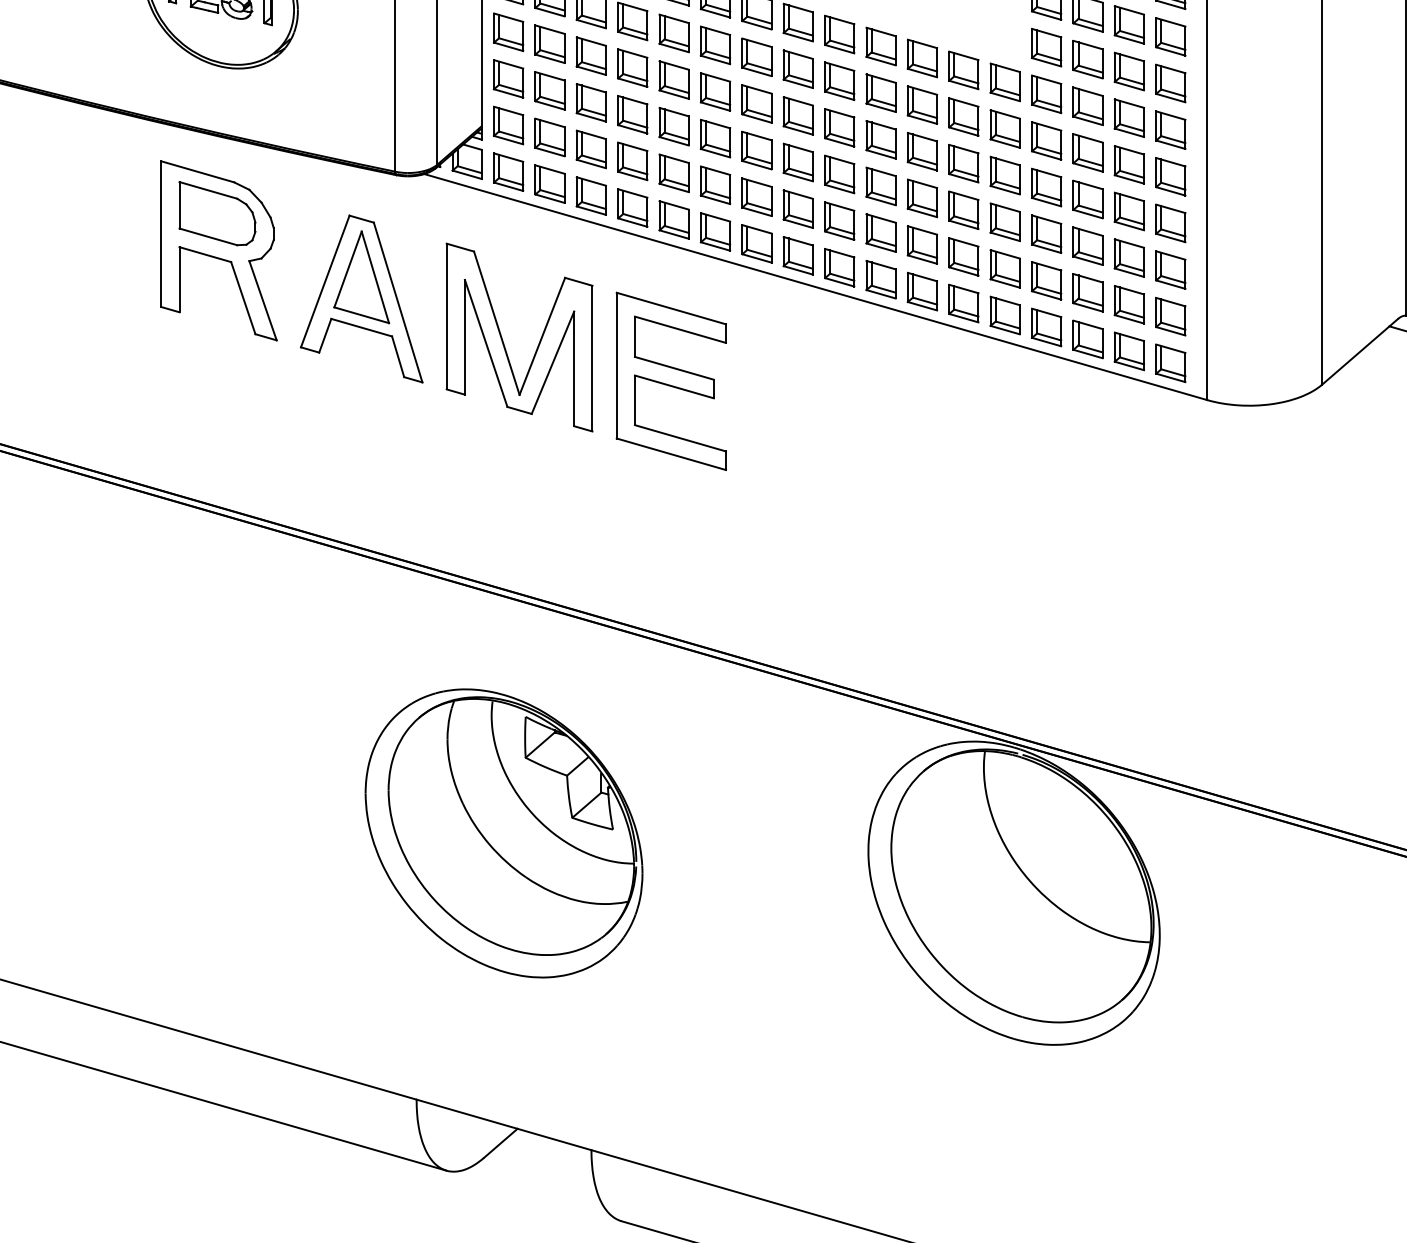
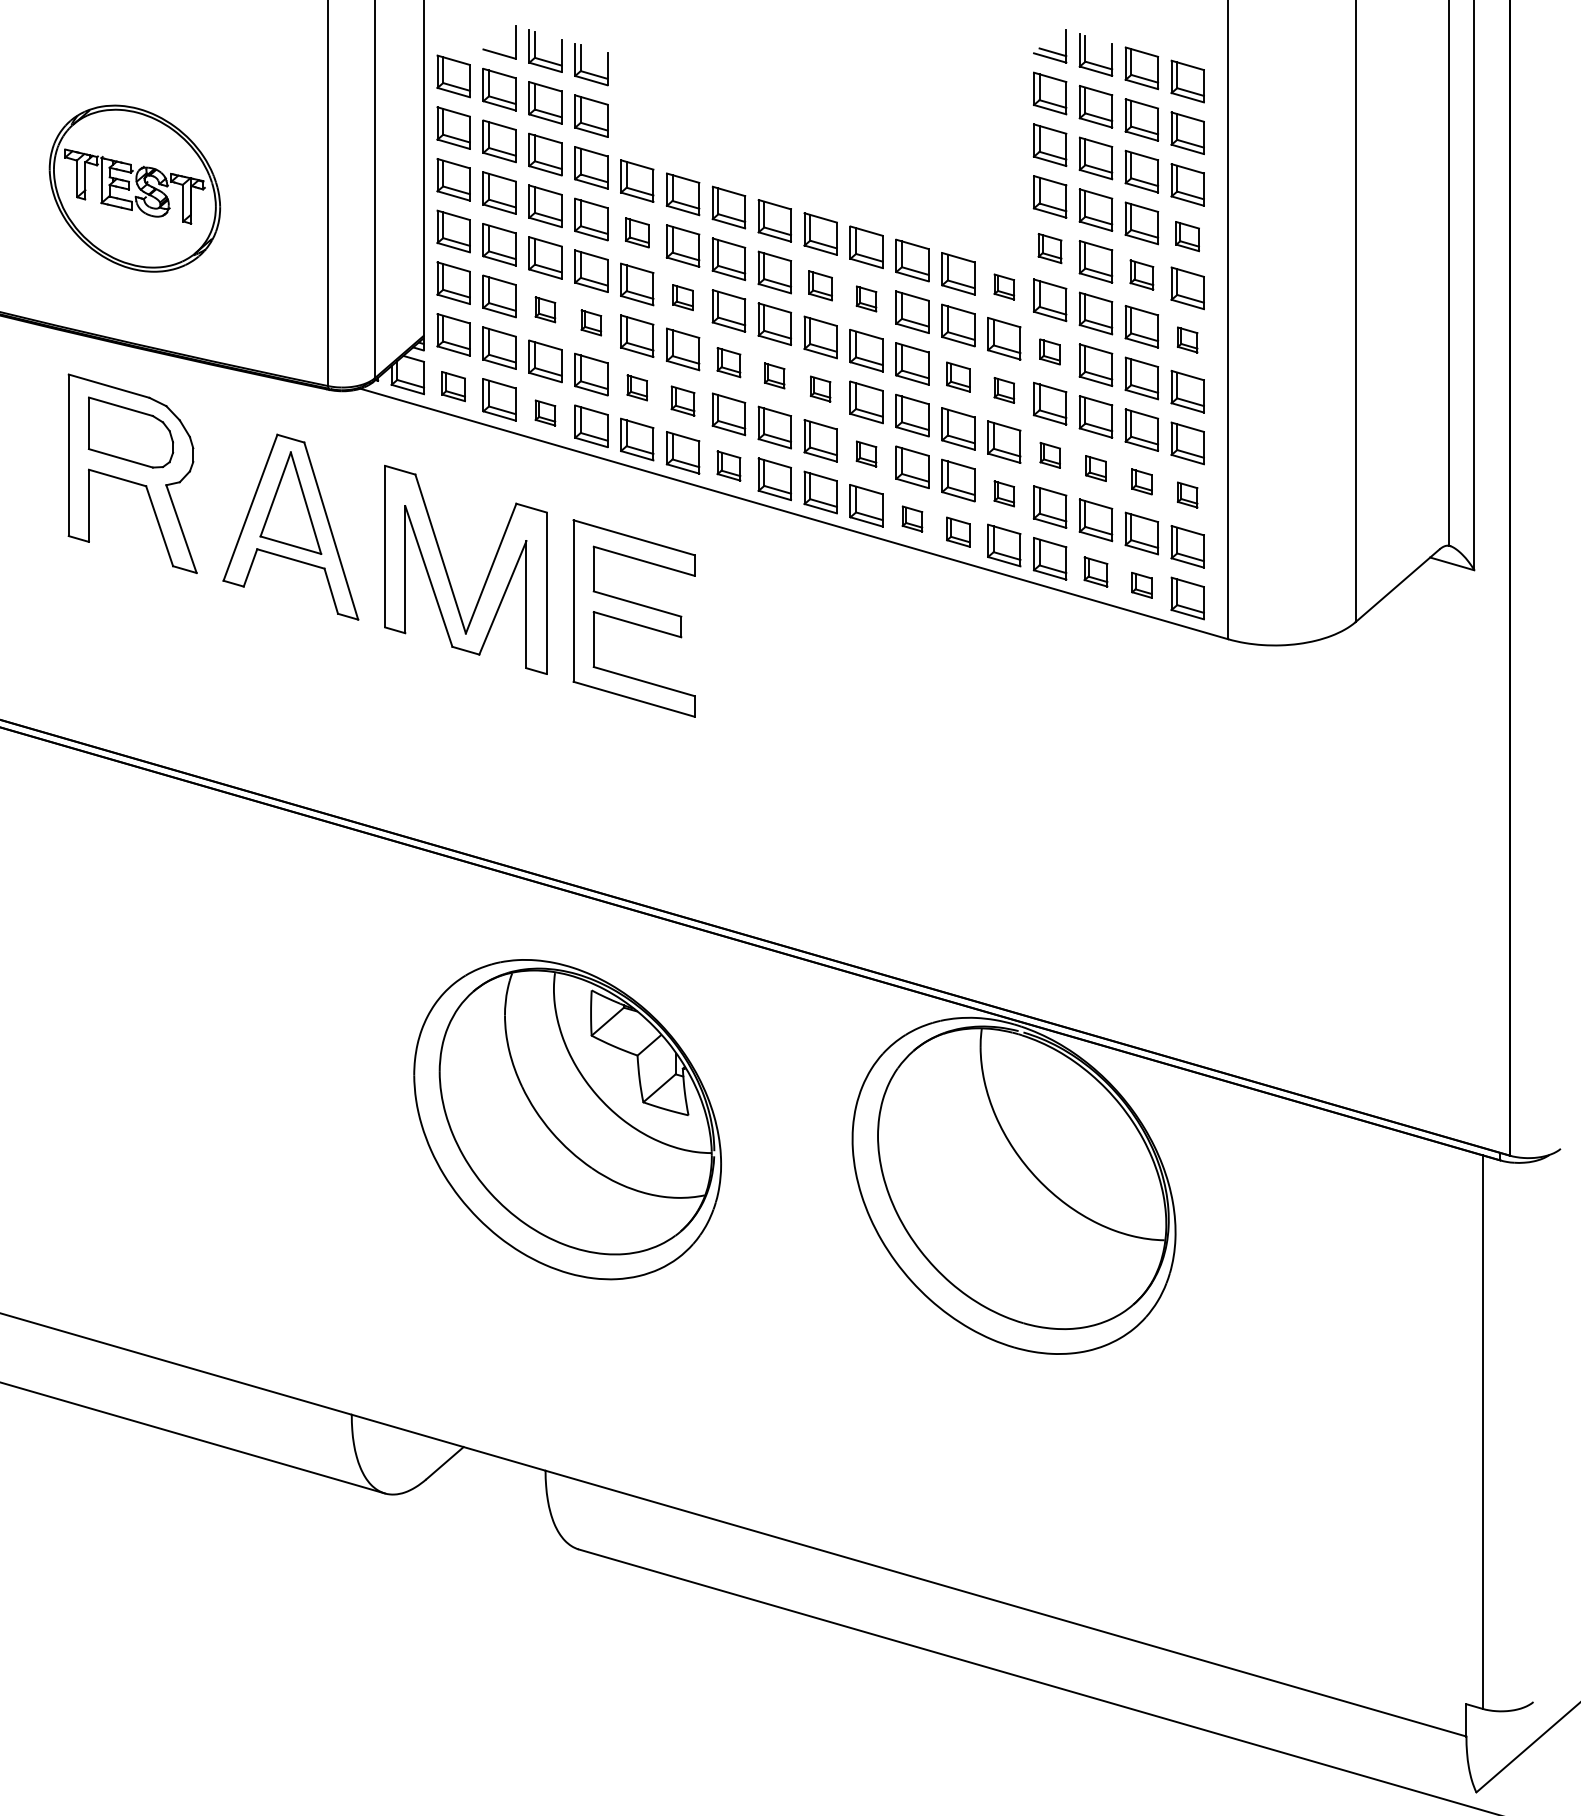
part: (674, 33) -> (637, 232), size x0.7
part: (1170, 36) -> (1187, 236), size x0.7
part: (1046, 47) -> (1049, 248), size x0.7
part: (1129, 71) -> (1141, 274), size x0.7
part: (839, 80) -> (820, 285), size x0.7
part: (1005, 81) -> (1004, 286), size x0.6
part: (714, 91) -> (682, 297), size x0.6
part: (880, 92) -> (866, 298), size x0.6
part: (591, 102) -> (545, 309), size x0.6
part: (632, 114) -> (591, 322), size x0.6
part: (1170, 129) -> (1187, 339), size x0.6
part: (1046, 140) -> (1049, 351), size x0.6
part: (756, 150) -> (728, 362), size x0.7
part: (797, 162) -> (774, 375), size x0.6
part: (963, 163) -> (958, 376), size x0.7
part: (508, 172) -> (453, 386), size x0.7
part: (674, 172) -> (637, 387), size x0.6
part: (839, 173) -> (820, 388), size x0.6
part: (1005, 175) -> (1004, 390), size x0.6
part: (714, 184) -> (682, 400), size x0.7
part: (591, 195) -> (545, 412), size x0.6
part: (880, 232) -> (866, 453), size x0.6
part: (1046, 234) -> (1050, 455), size x0.6
part: (756, 243) -> (728, 465), size x0.7
part: (1087, 246) -> (1095, 468), size x0.6
part: (1129, 257) -> (1141, 481), size x0.6
part: (1005, 268) -> (1004, 493), size x0.6
part: (1170, 269) -> (1187, 494), size x0.6
part: (922, 291) -> (912, 518), size x0.6
part: (963, 302) -> (958, 531), size x0.7
part: (1087, 338) -> (1095, 571), size x0.7
part: (1129, 351) -> (1141, 585), size x0.6
part: (503, 833) -> (567, 1119), moved

